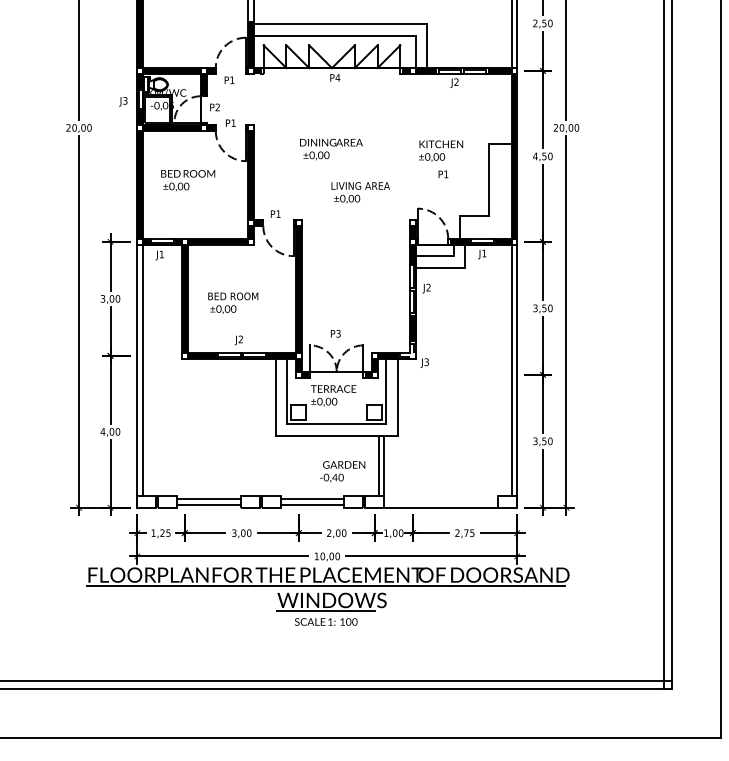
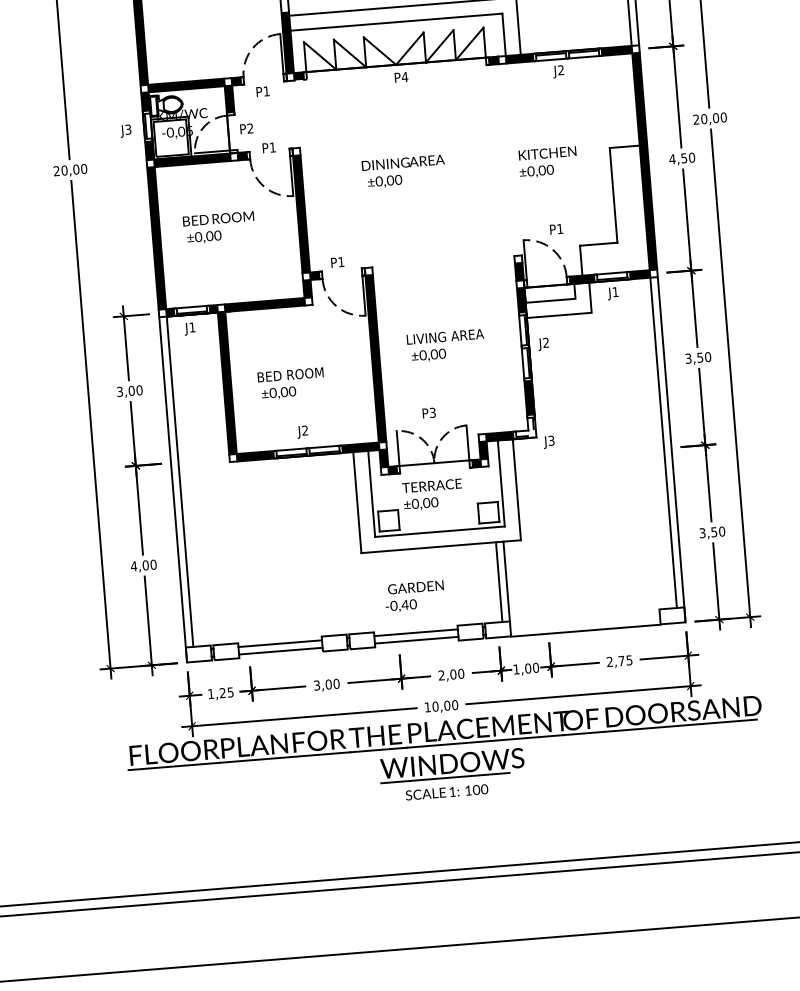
text: (443, 174) -> (556, 229), moved
text: (360, 192) -> (445, 345), moved
text: (342, 471) -> (414, 596), moved

